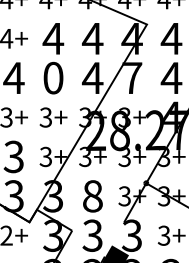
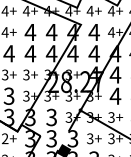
text: (53, 77) -> (30, 53), 0 -> 4
text: (131, 77) -> (72, 53), 7 -> 4
text: (92, 196) -> (51, 117), 8 -> 3

